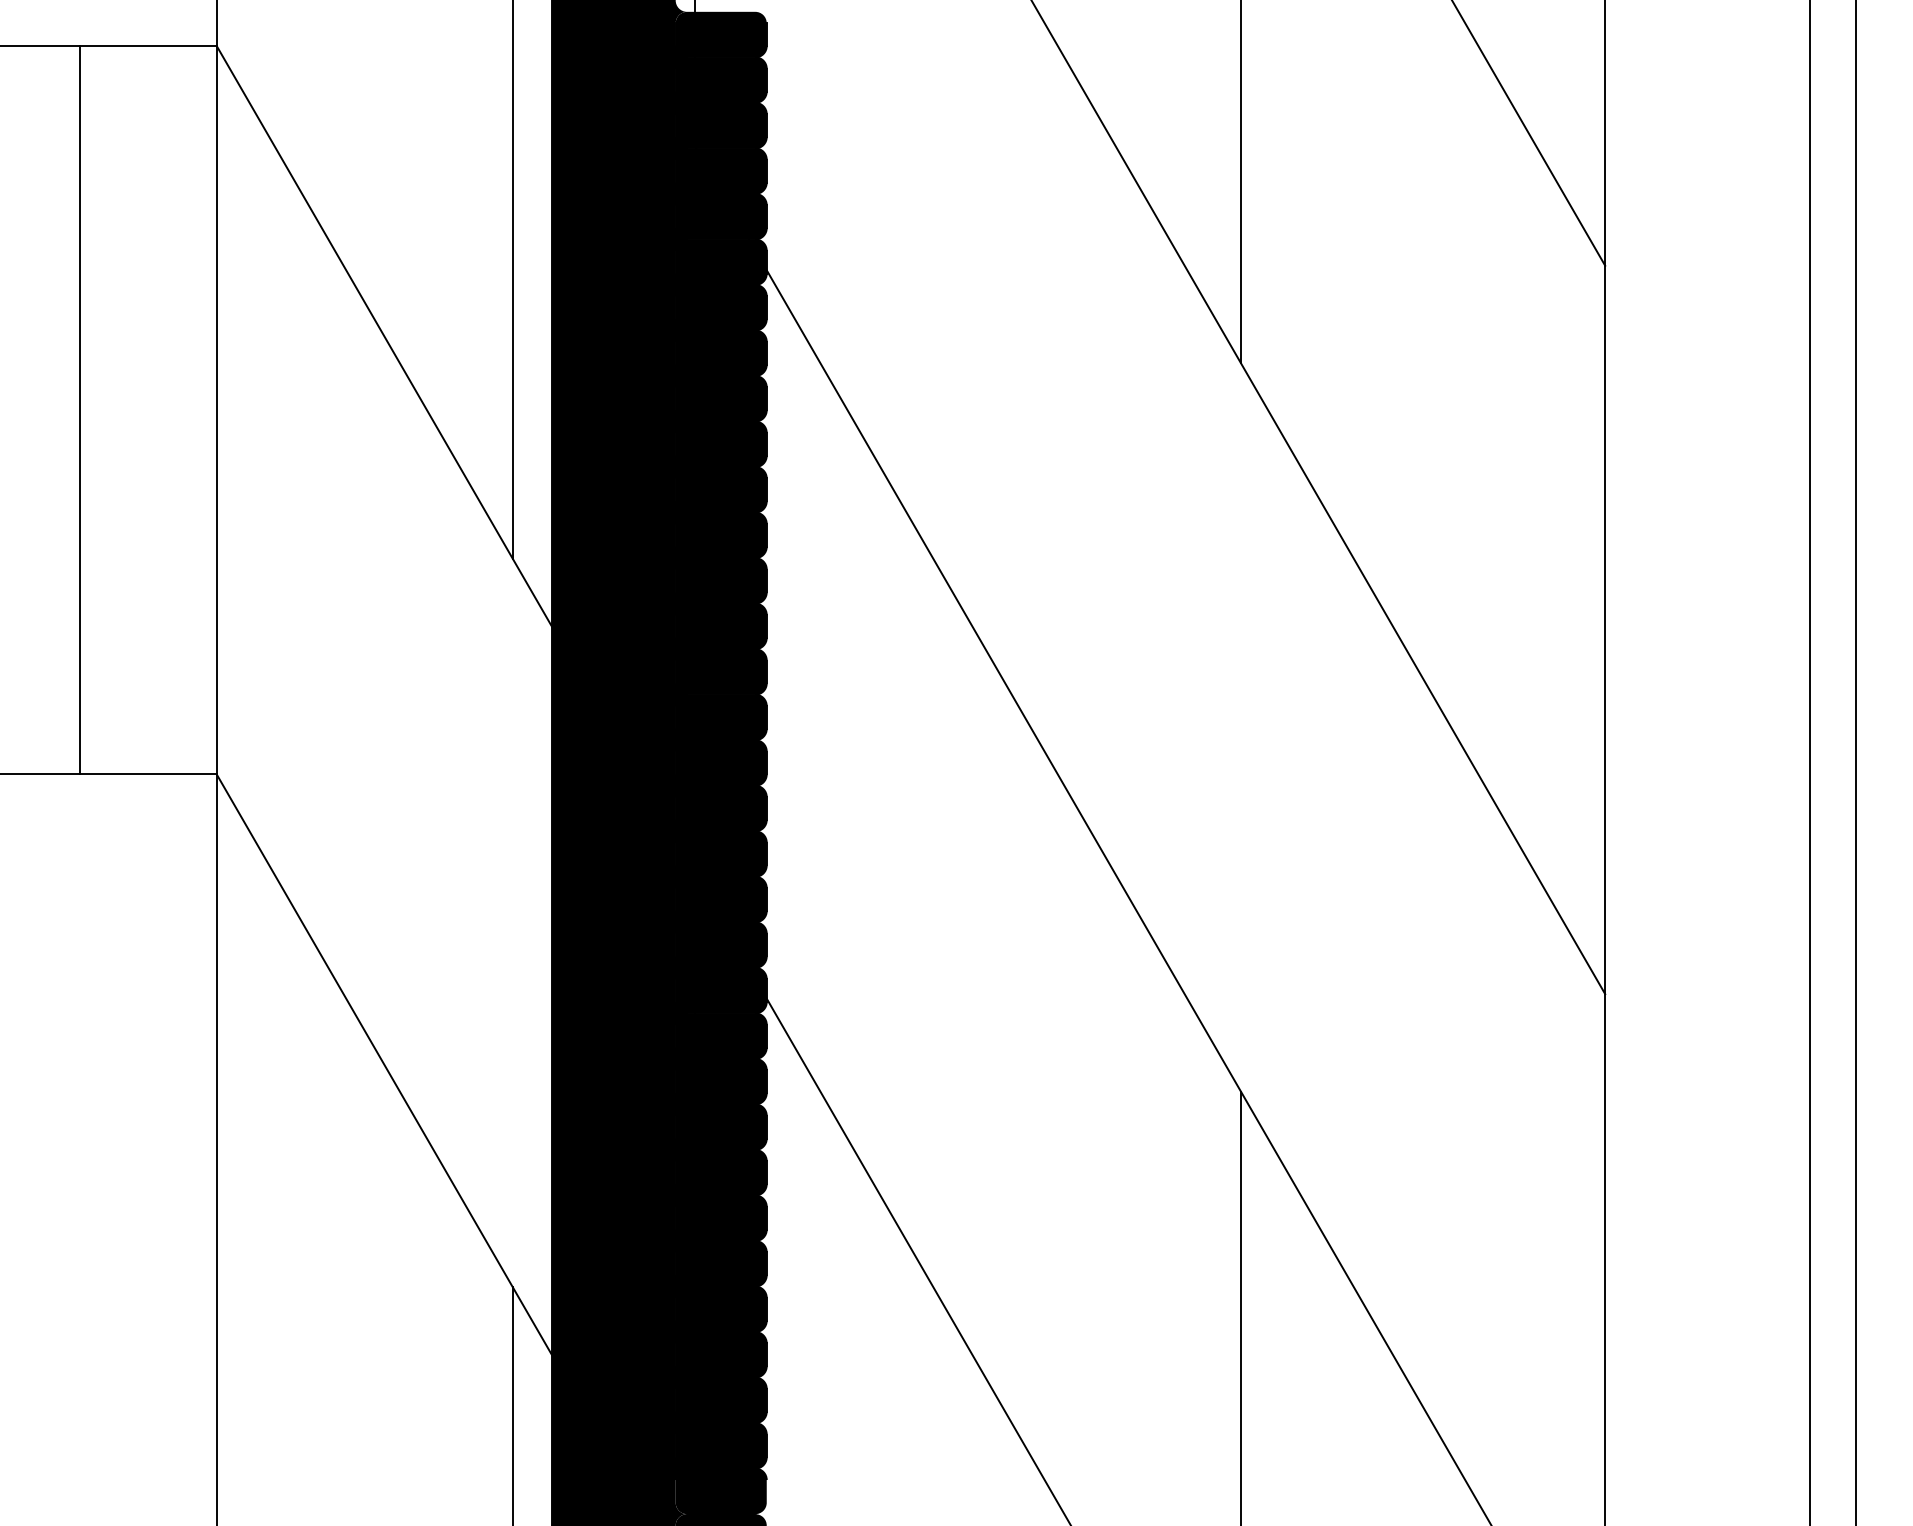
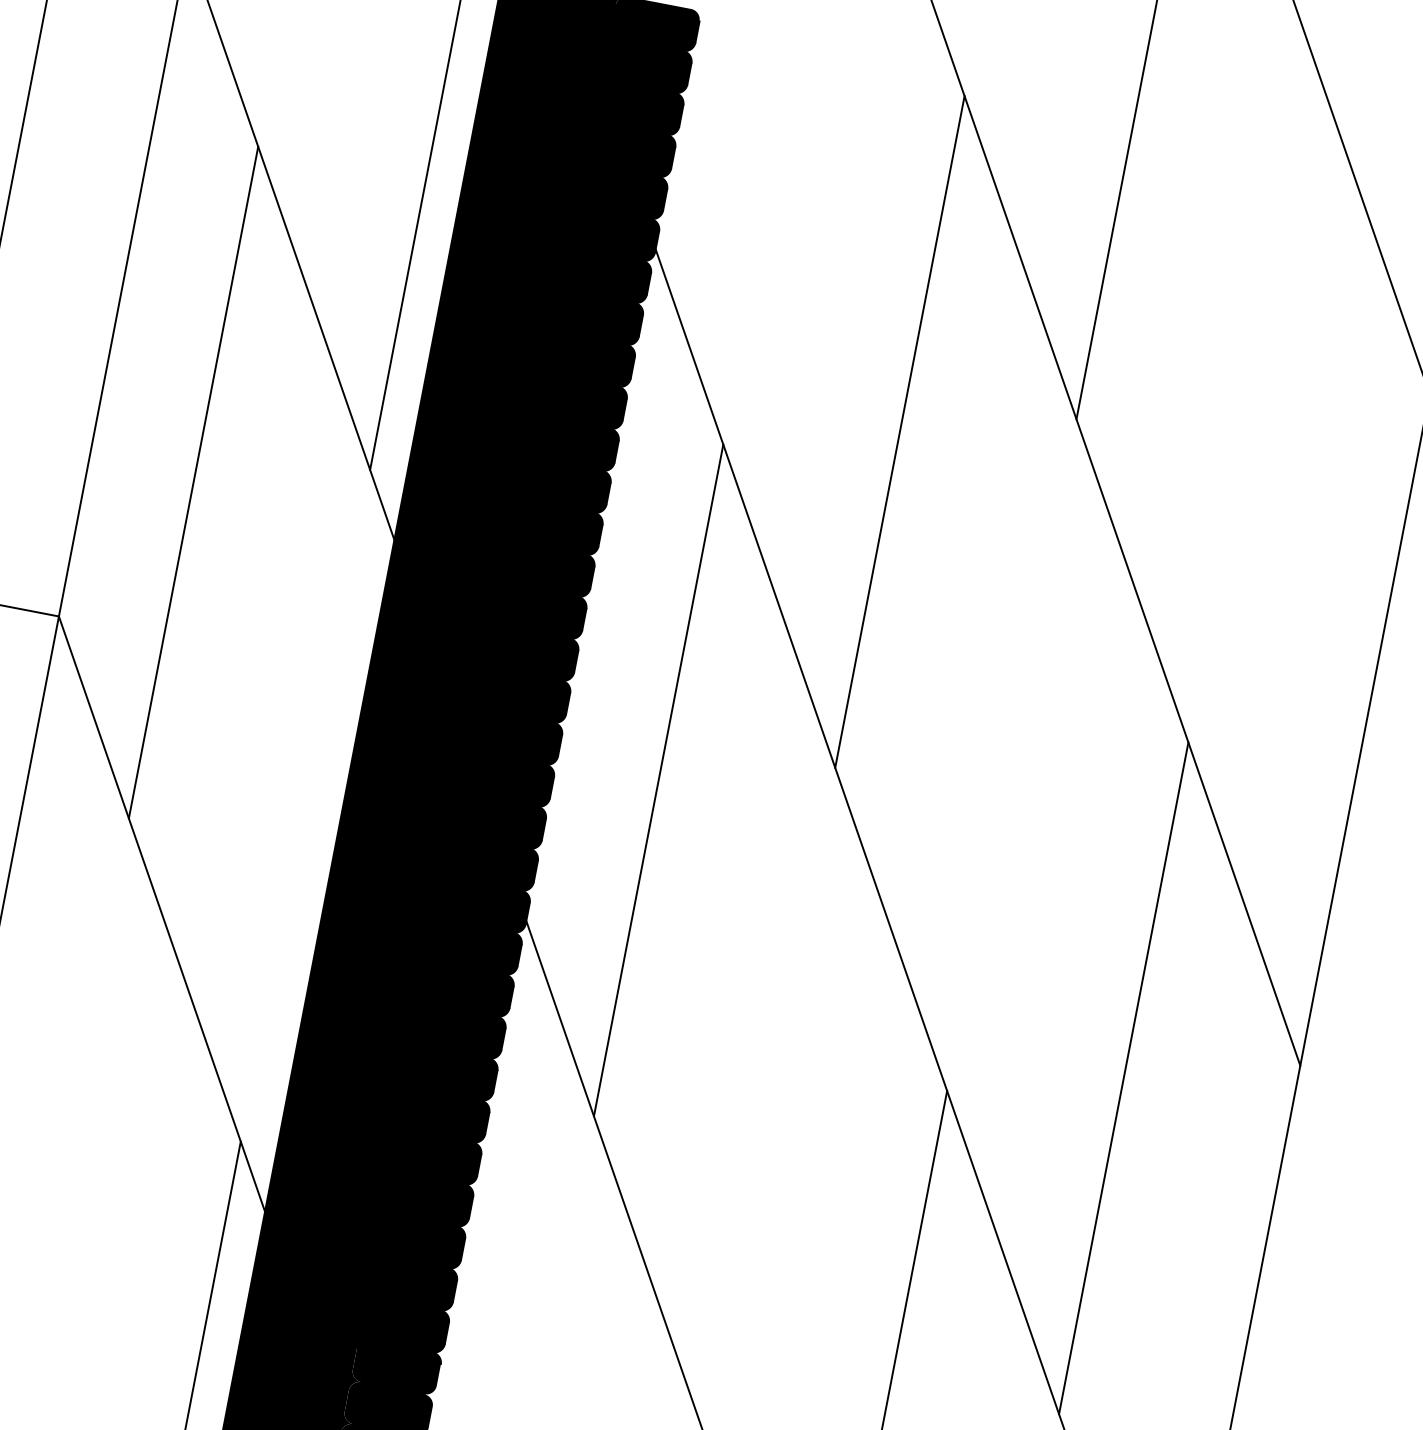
line: (1058, 411) -> (899, 431), added
line: (330, 607) -> (193, 482), added
line: (876, 824) -> (658, 779), added
line: (1423, 1042) -> (1124, 1078), added

